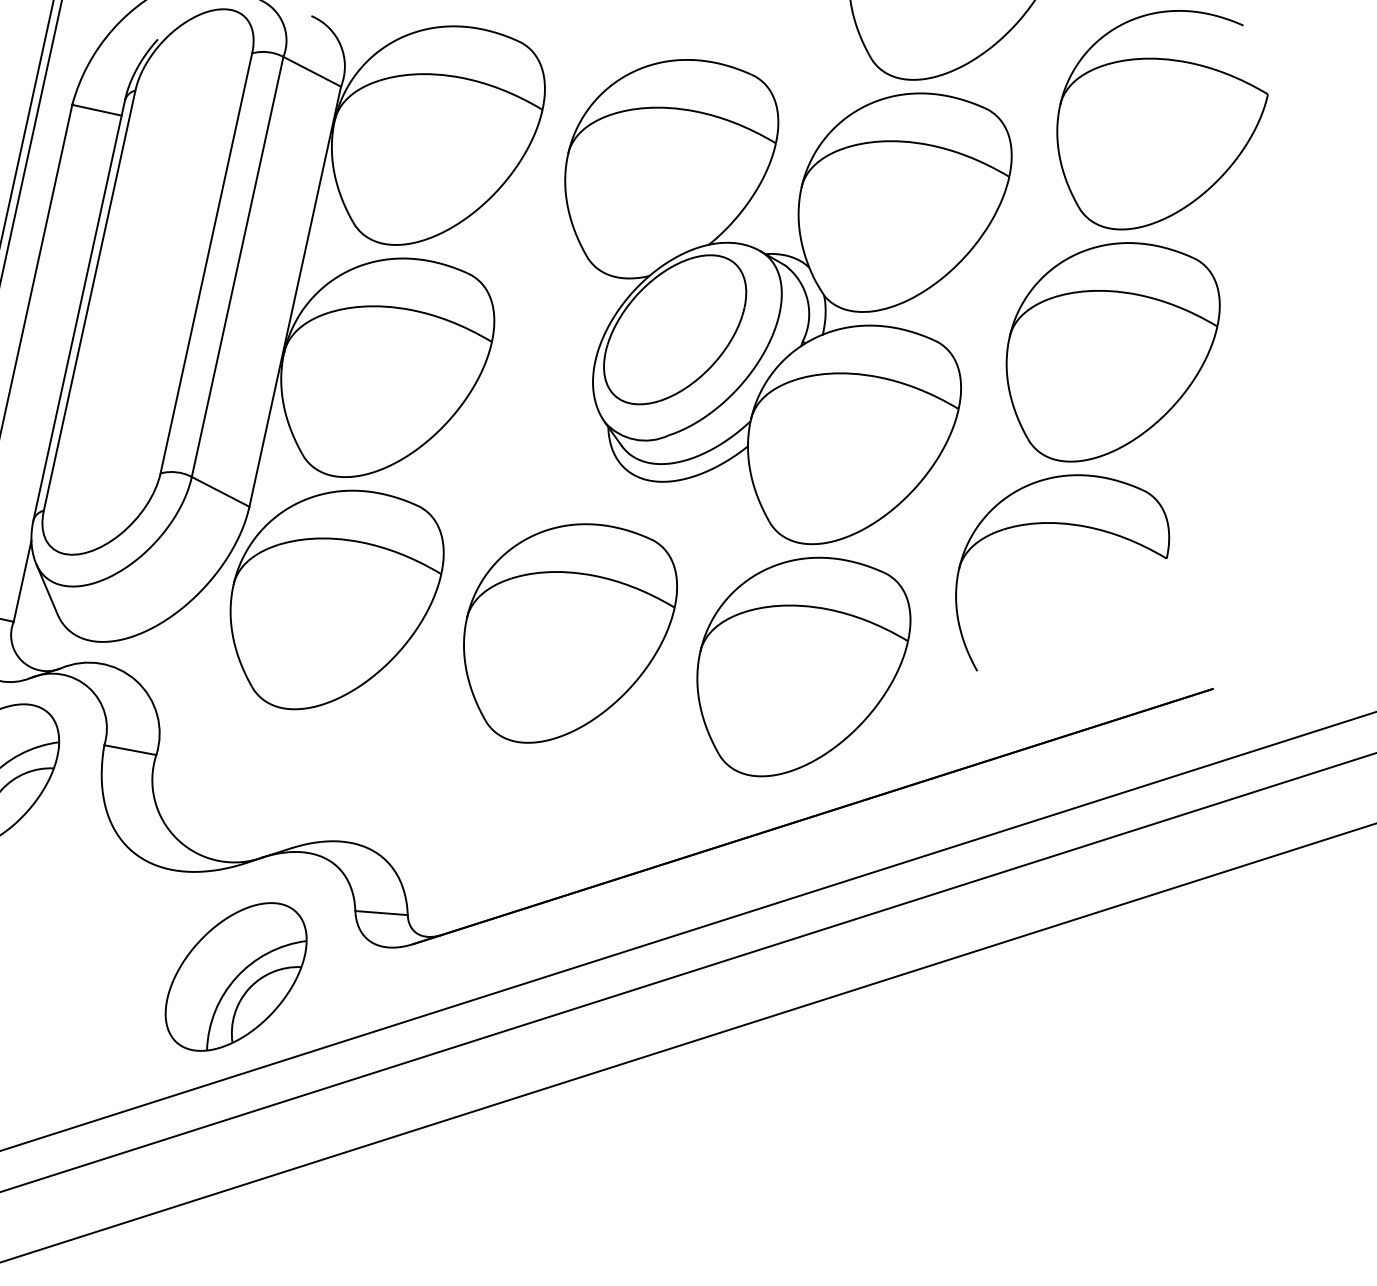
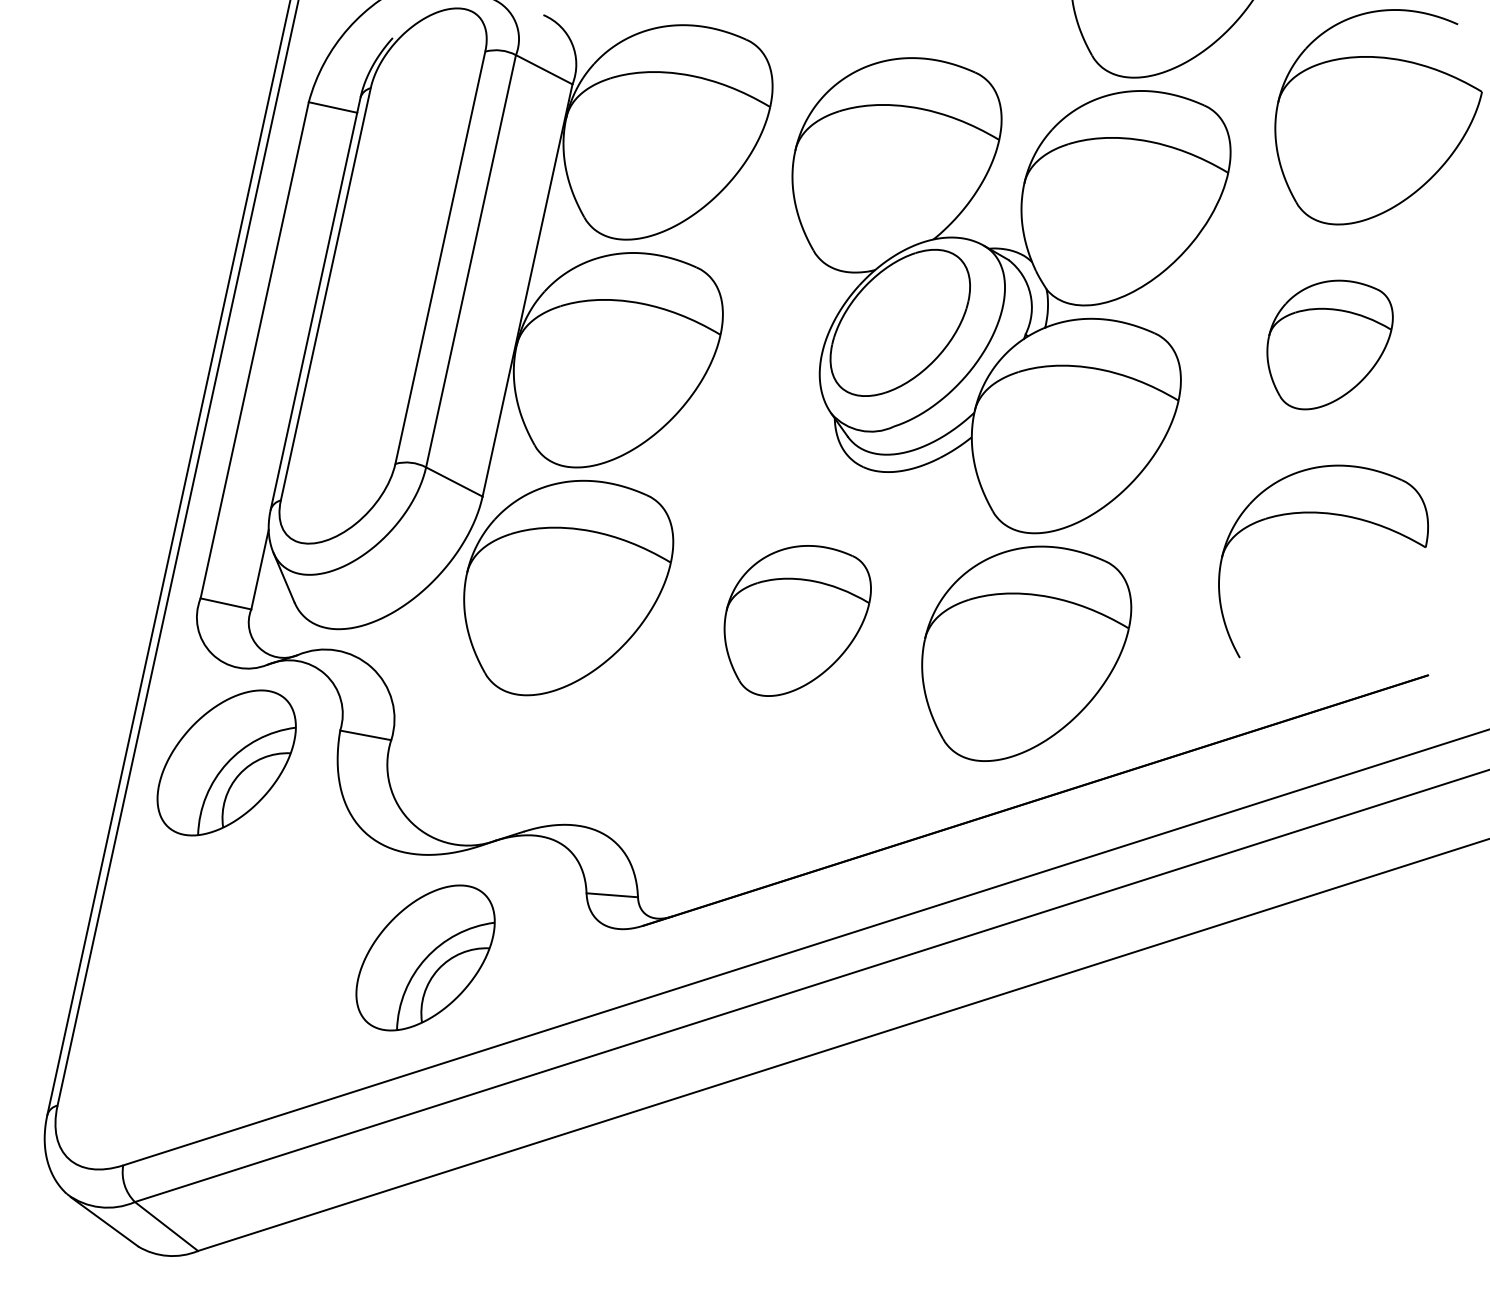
part: (1112, 351) -> (1329, 344), size x0.6
part: (1064, 525) -> (1325, 514), moved
part: (570, 633) -> (797, 620), size x0.7
part: (236, 976) -> (425, 957), moved

